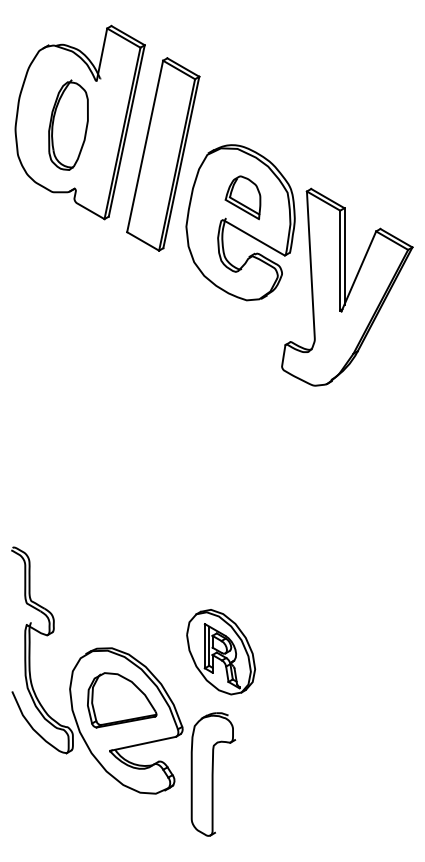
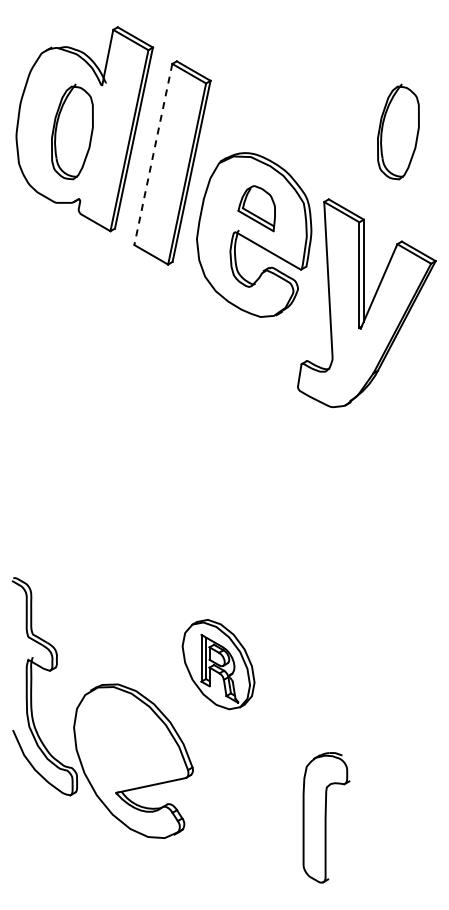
part: (377, 124) -> (398, 131), added
line: (145, 146) -> (153, 154), solid -> dashed
part: (221, 652) -> (218, 664), moved
part: (122, 700) -> (129, 739), removed
part: (213, 774) -> (326, 817), moved

